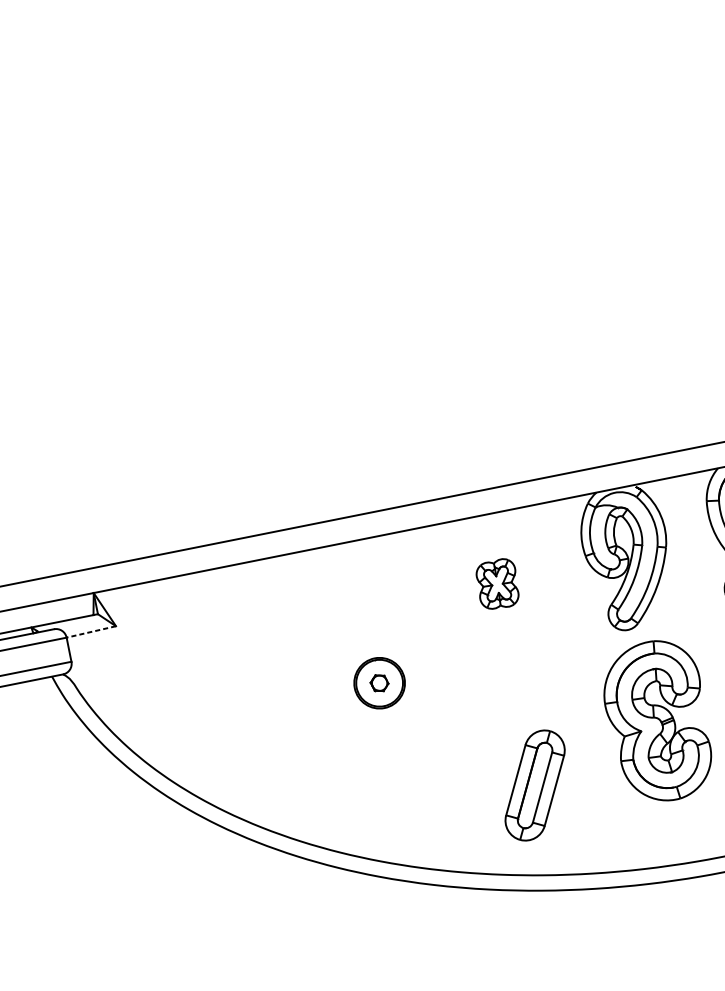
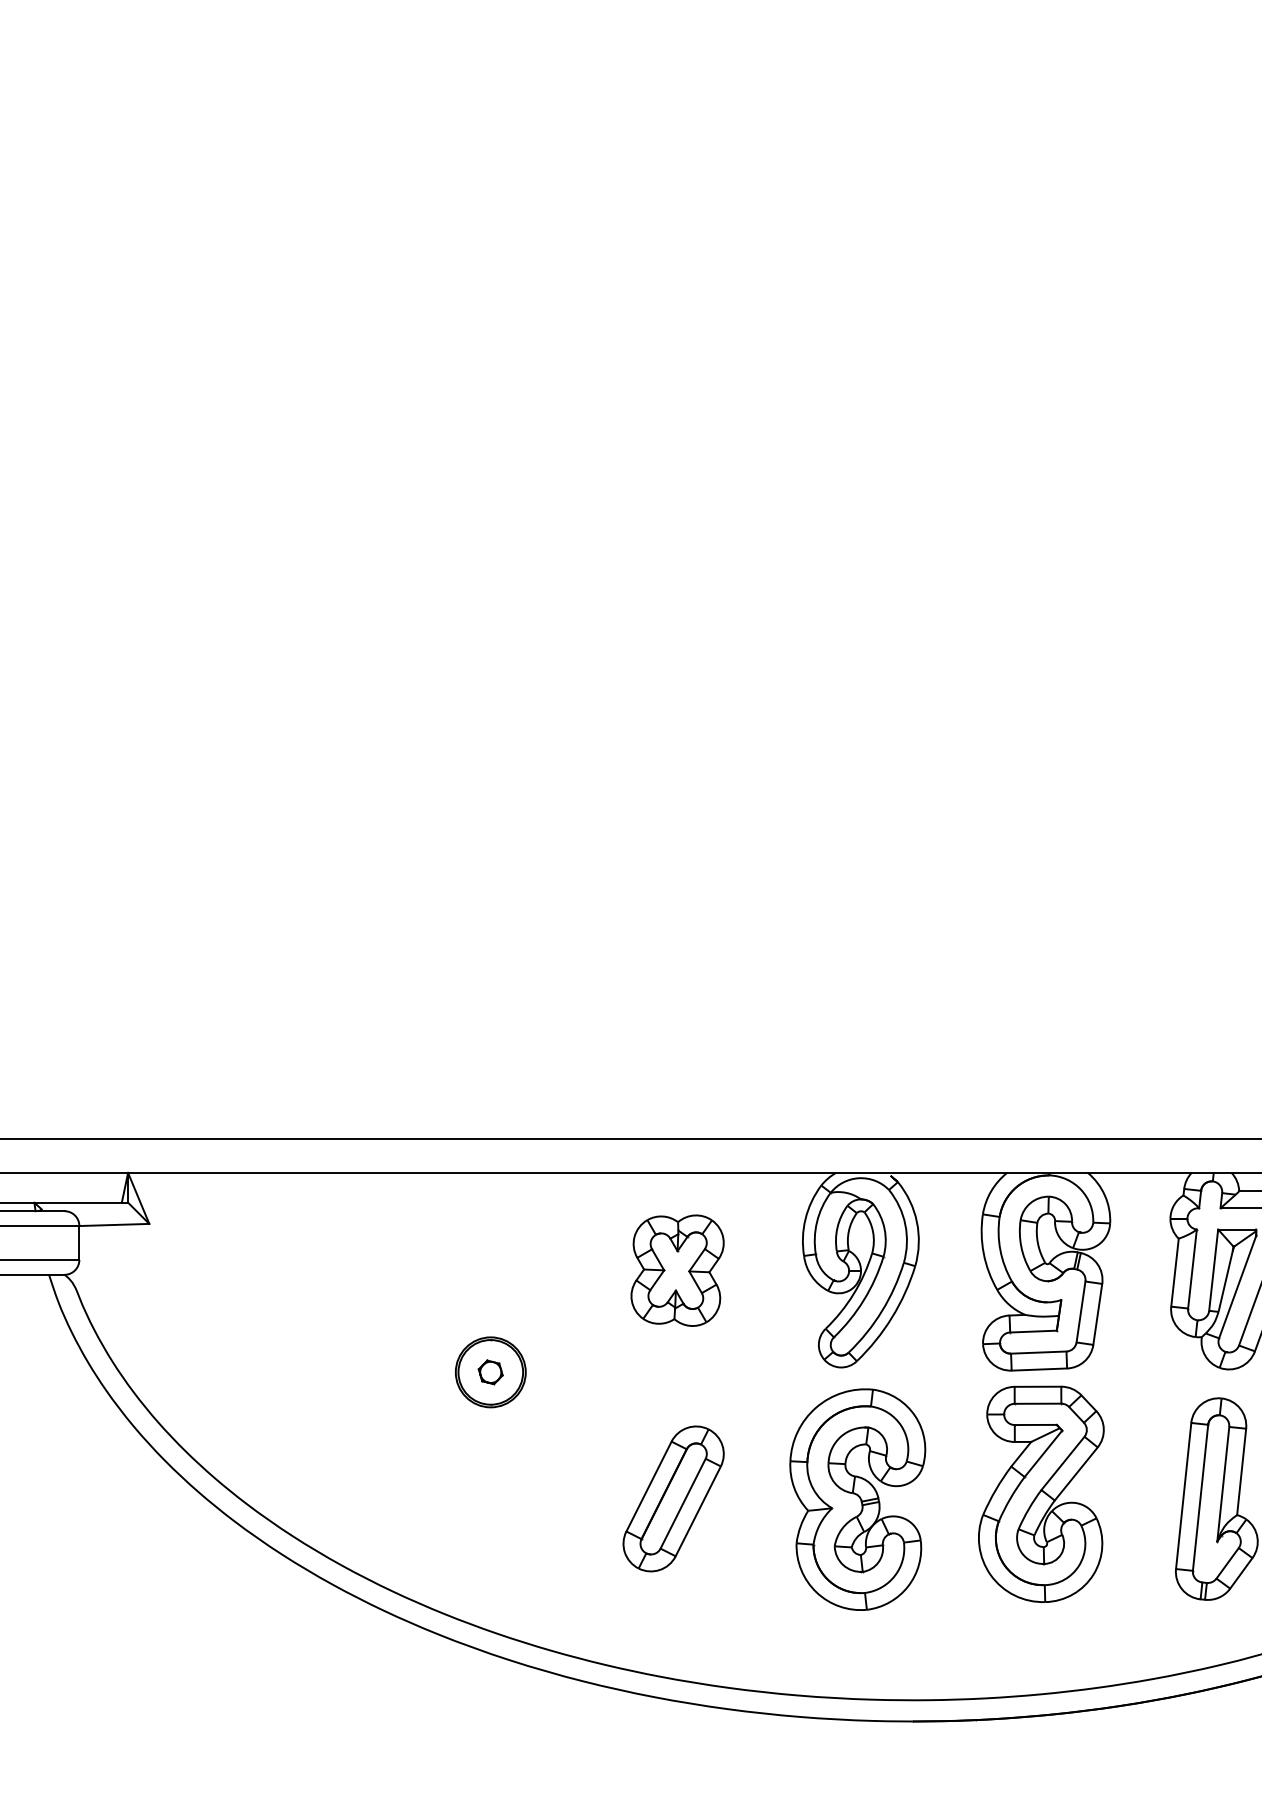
part: (497, 584) -> (677, 1270), size x1.67
line: (91, 631) -> (114, 1224), dashed -> solid
part: (534, 785) -> (673, 1498), moved

